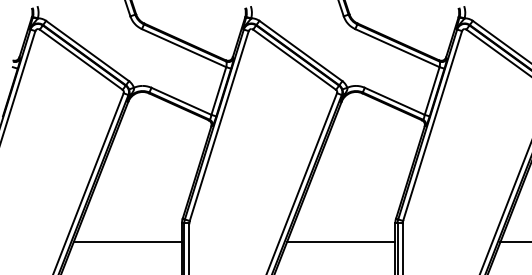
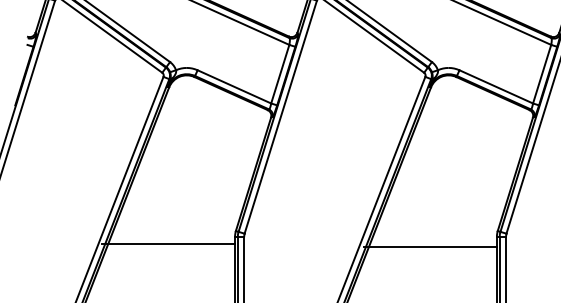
line: (127, 242) -> (168, 244), moved
line: (341, 242) -> (430, 247), moved

